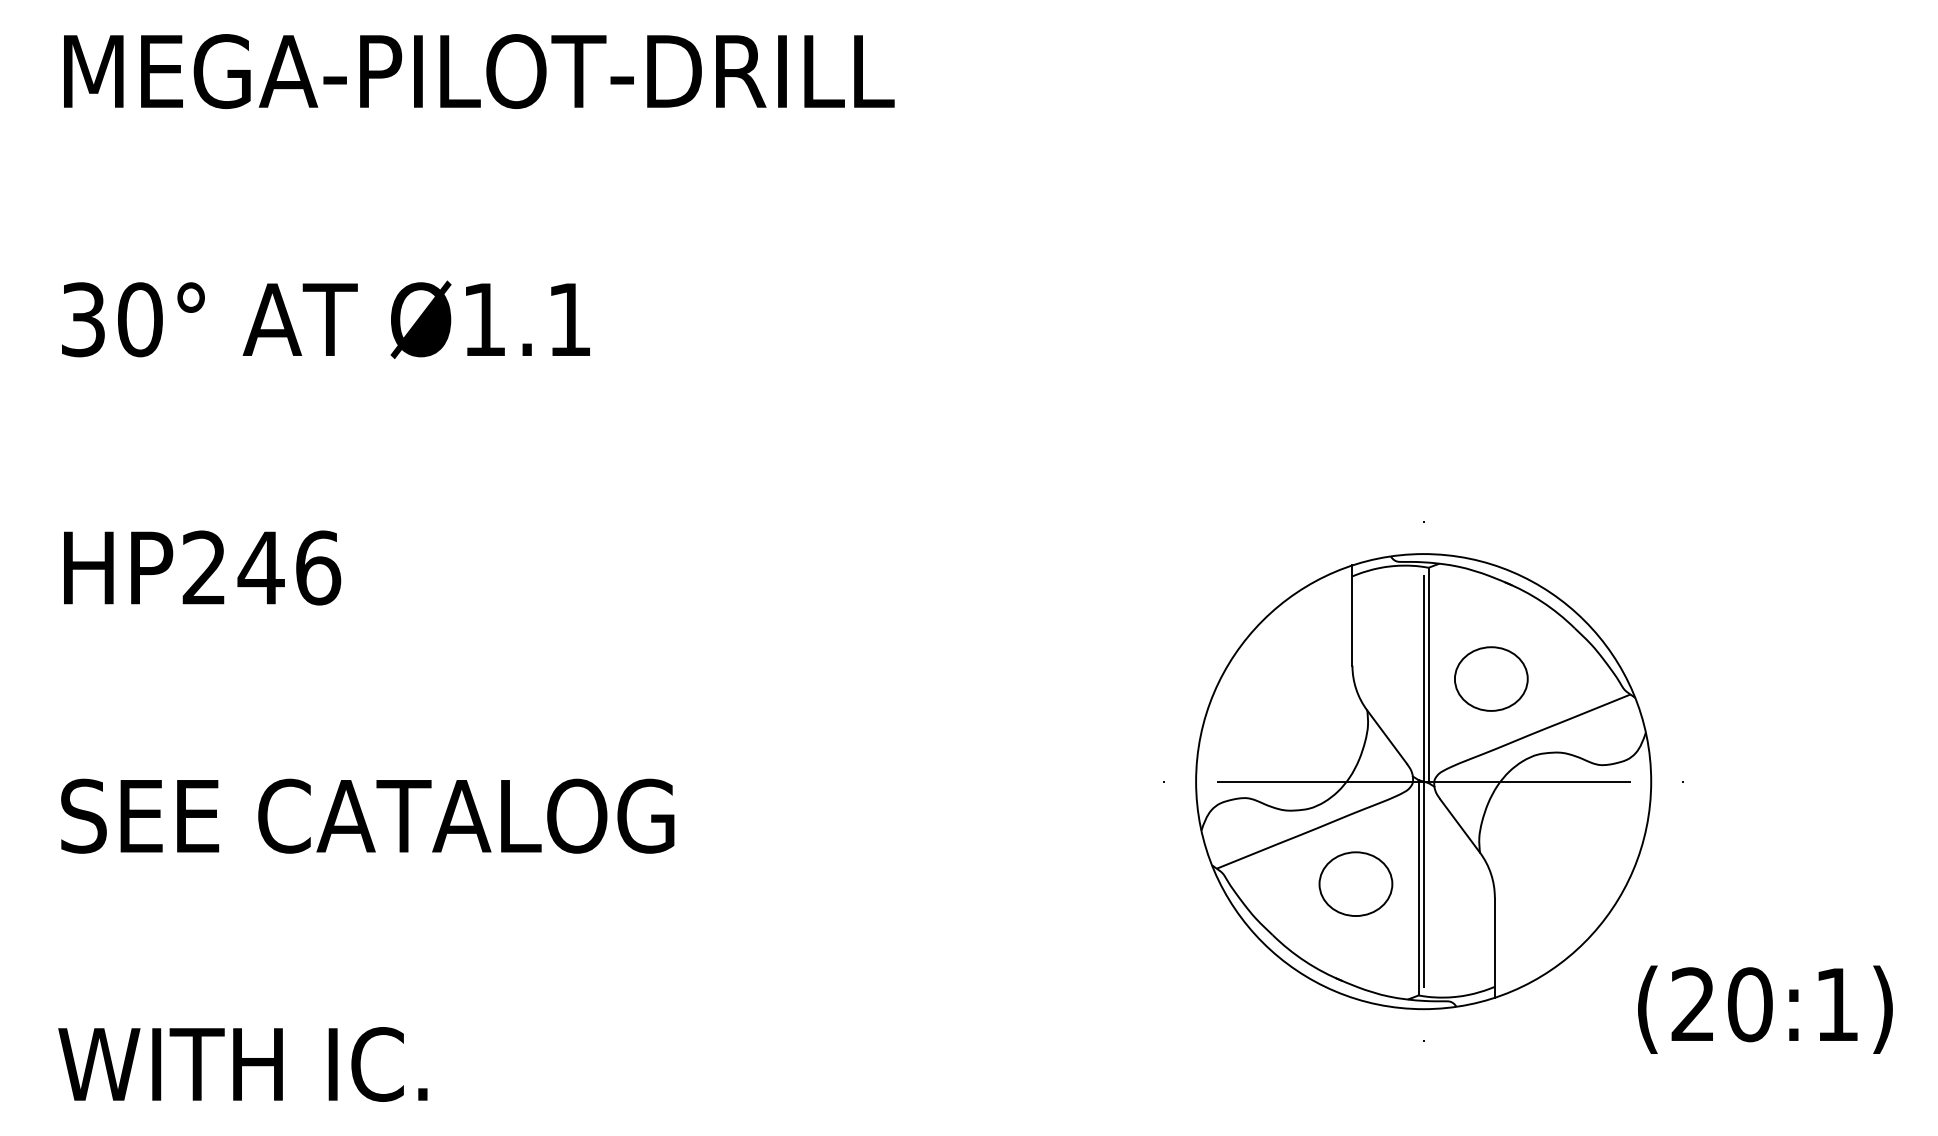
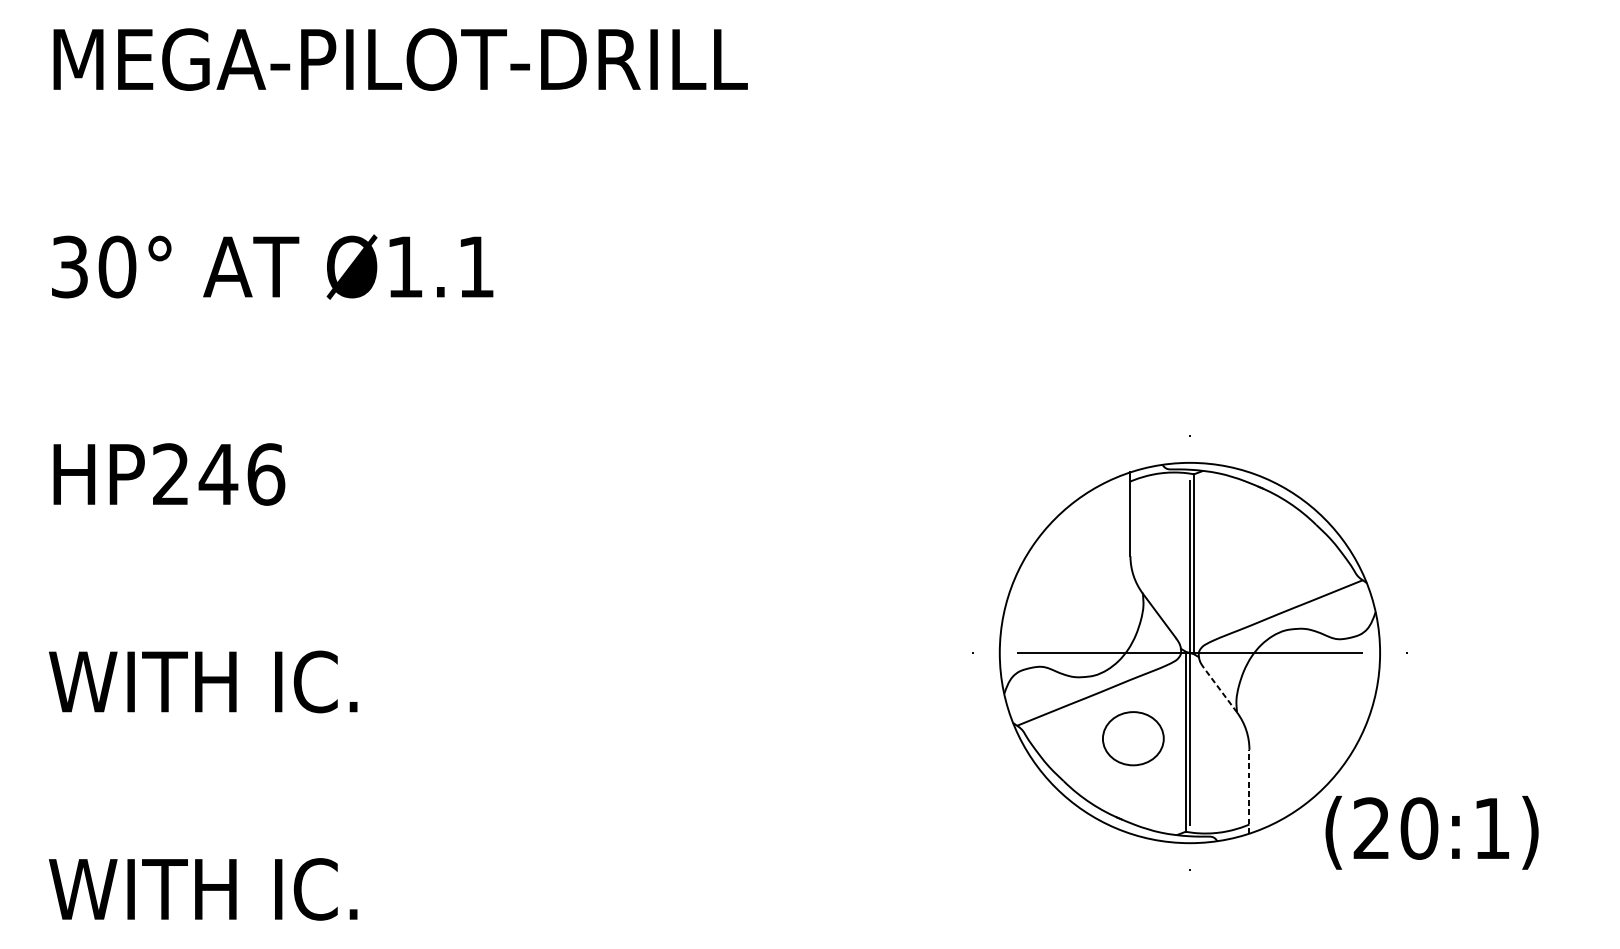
part: (1491, 678) -> (1246, 566), removed
text: (366, 815) -> (306, 681), SEE CATALOG -> WITH IC.
line: (1459, 825) -> (1219, 689), solid -> dashed
line: (1494, 947) -> (1249, 791), solid -> dashed
text: (1765, 1009) -> (1432, 832), moved

